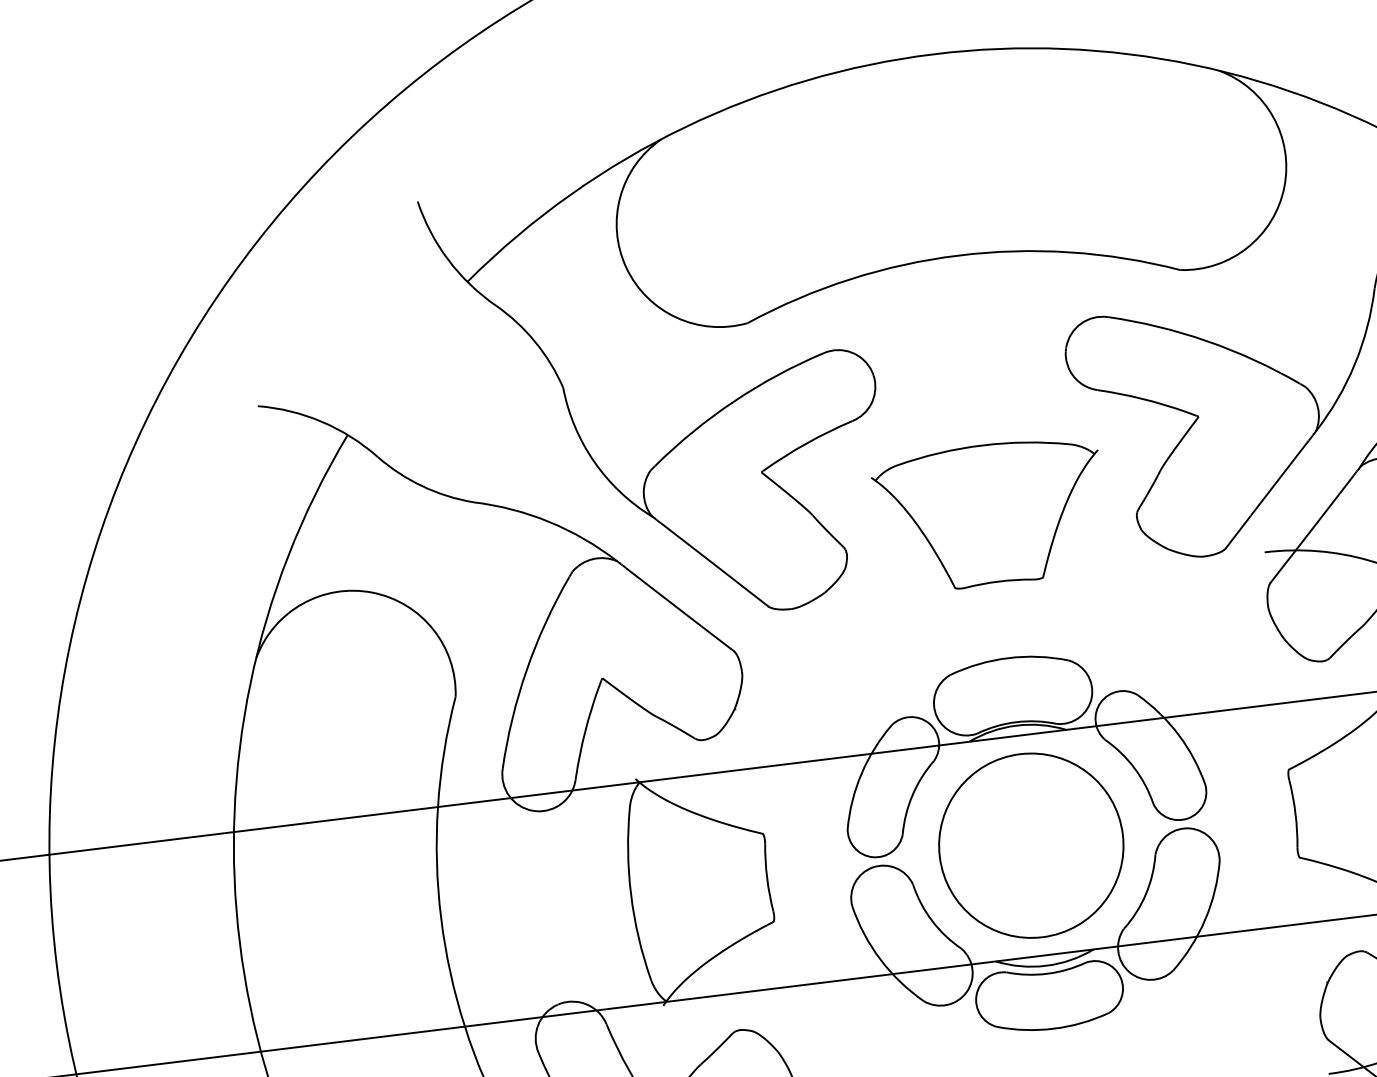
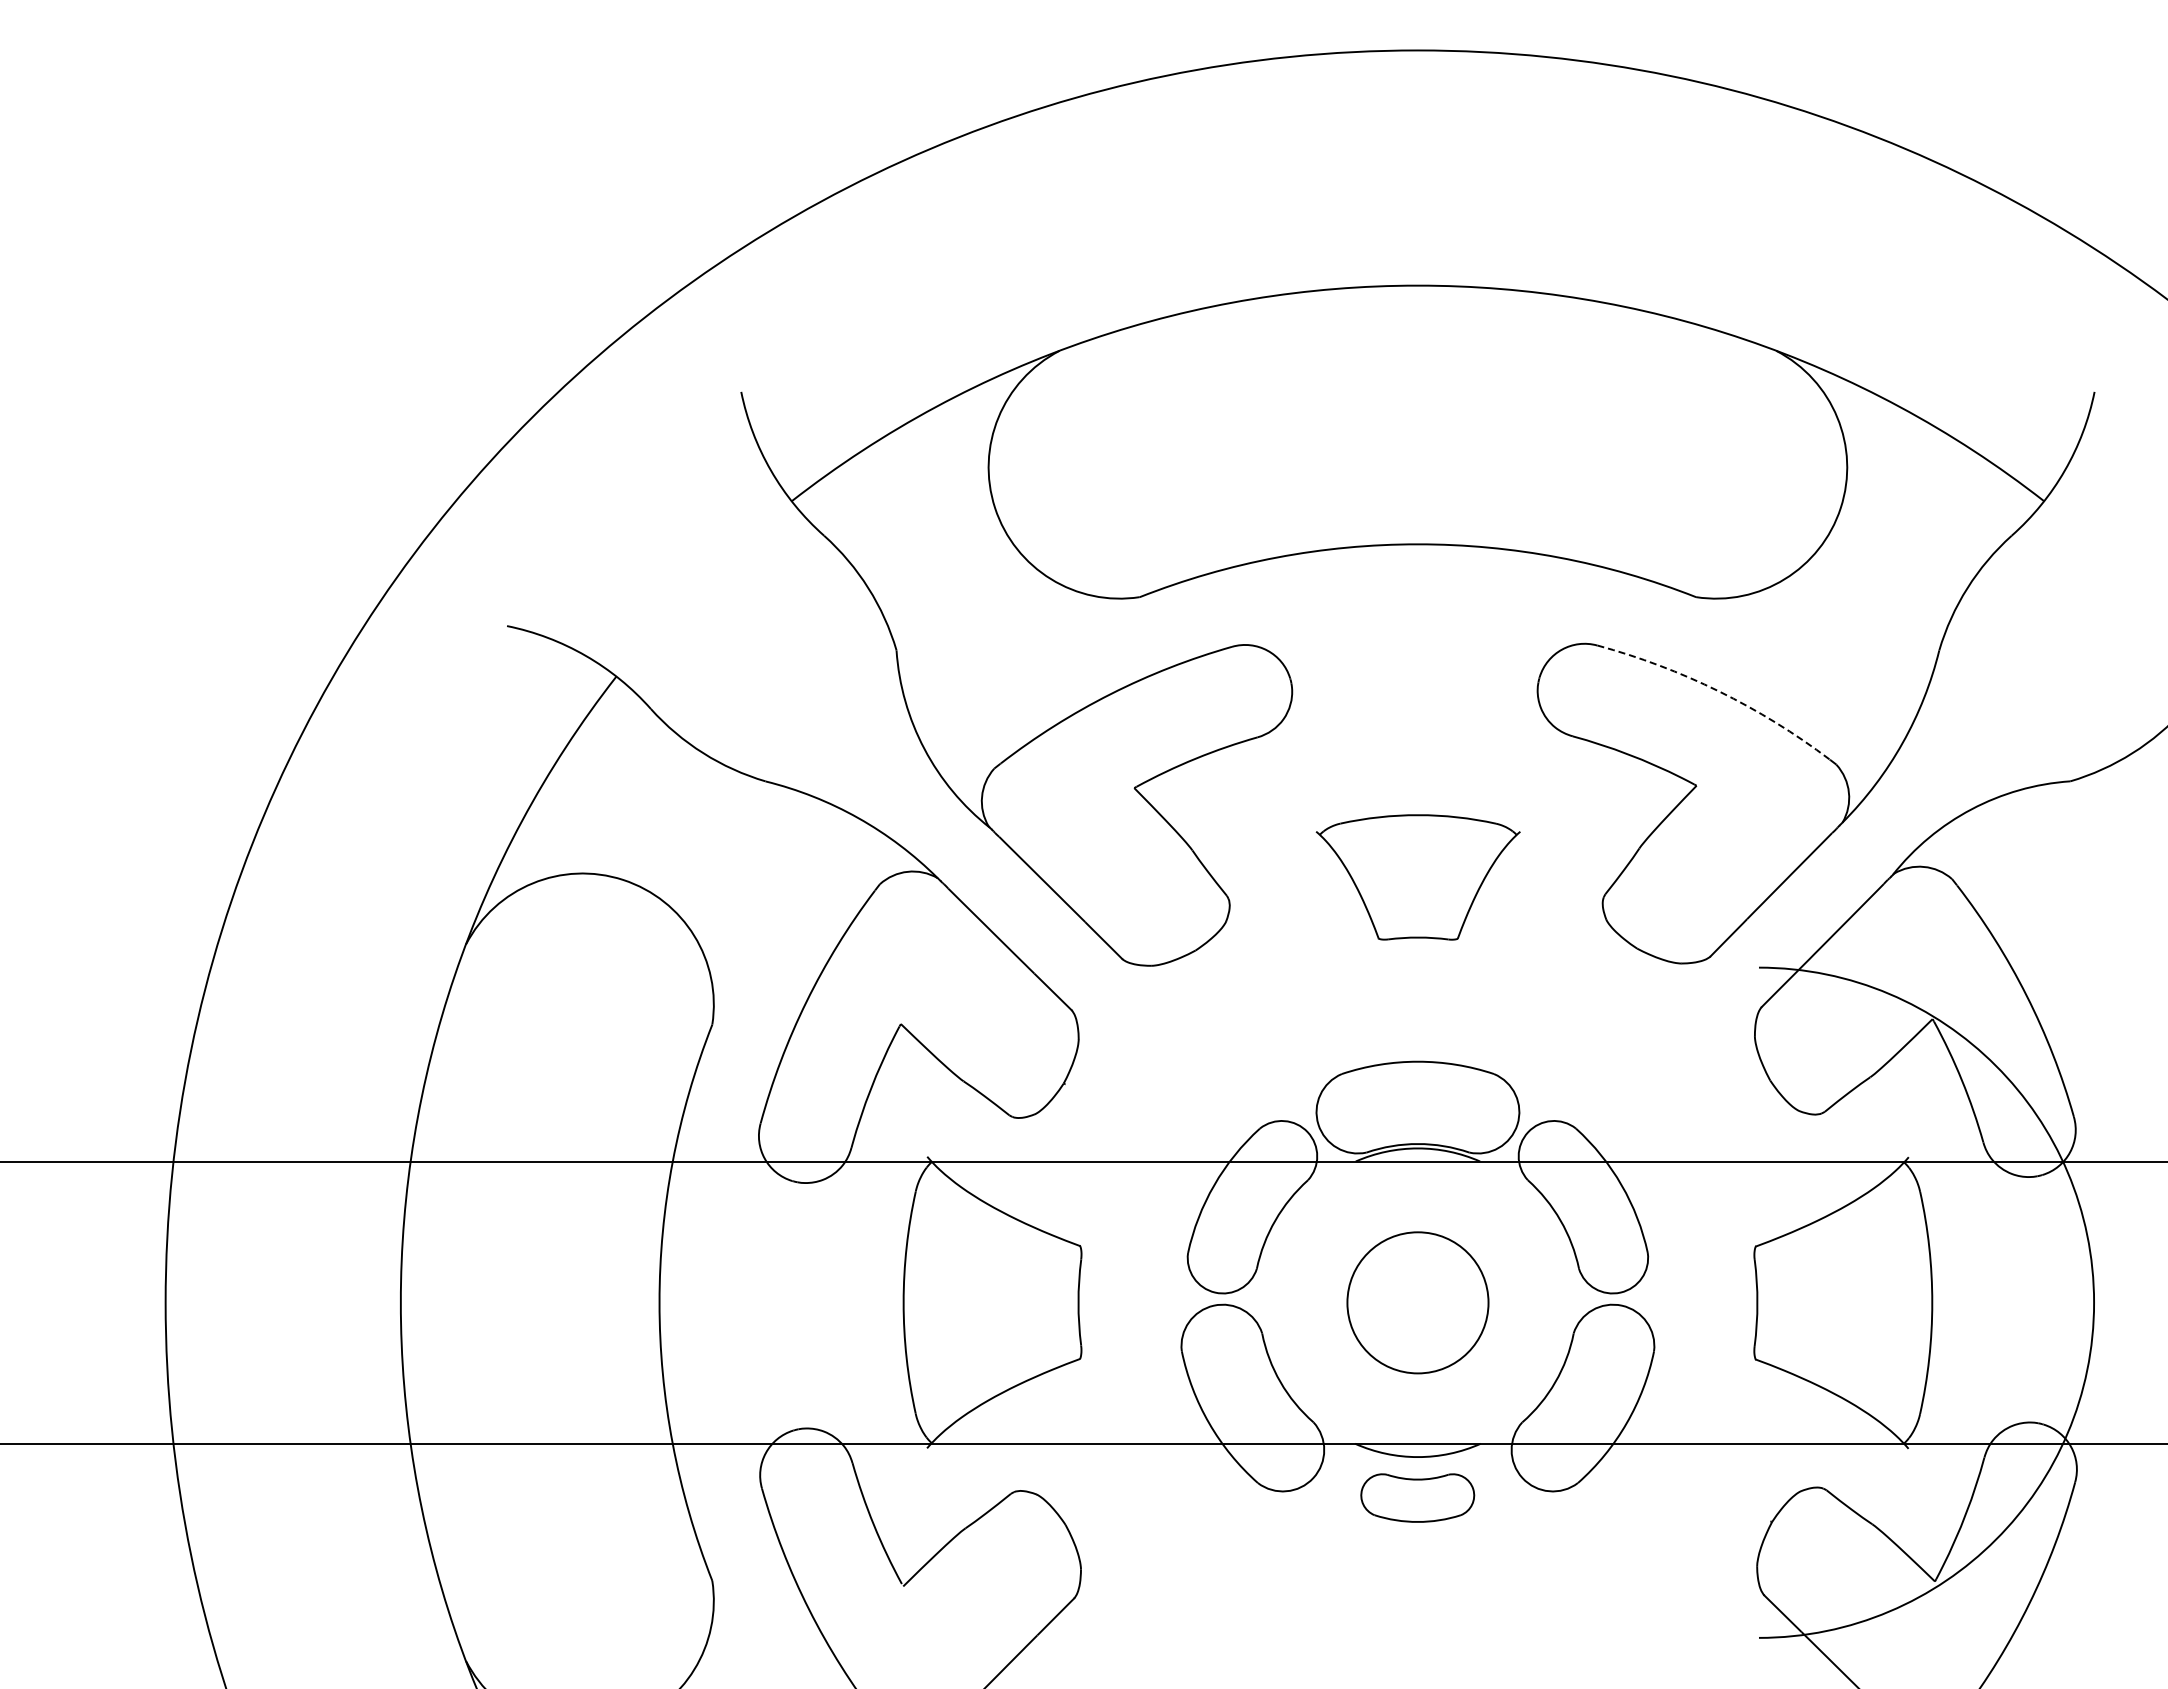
arc: (1207, 341) -> (1719, 691), solid -> dashed
part: (991, 514) -> (1418, 877), size x0.7
circle: (1030, 845) -> (1417, 1302), size x0.6
part: (1049, 997) -> (1417, 1497), size x0.6

